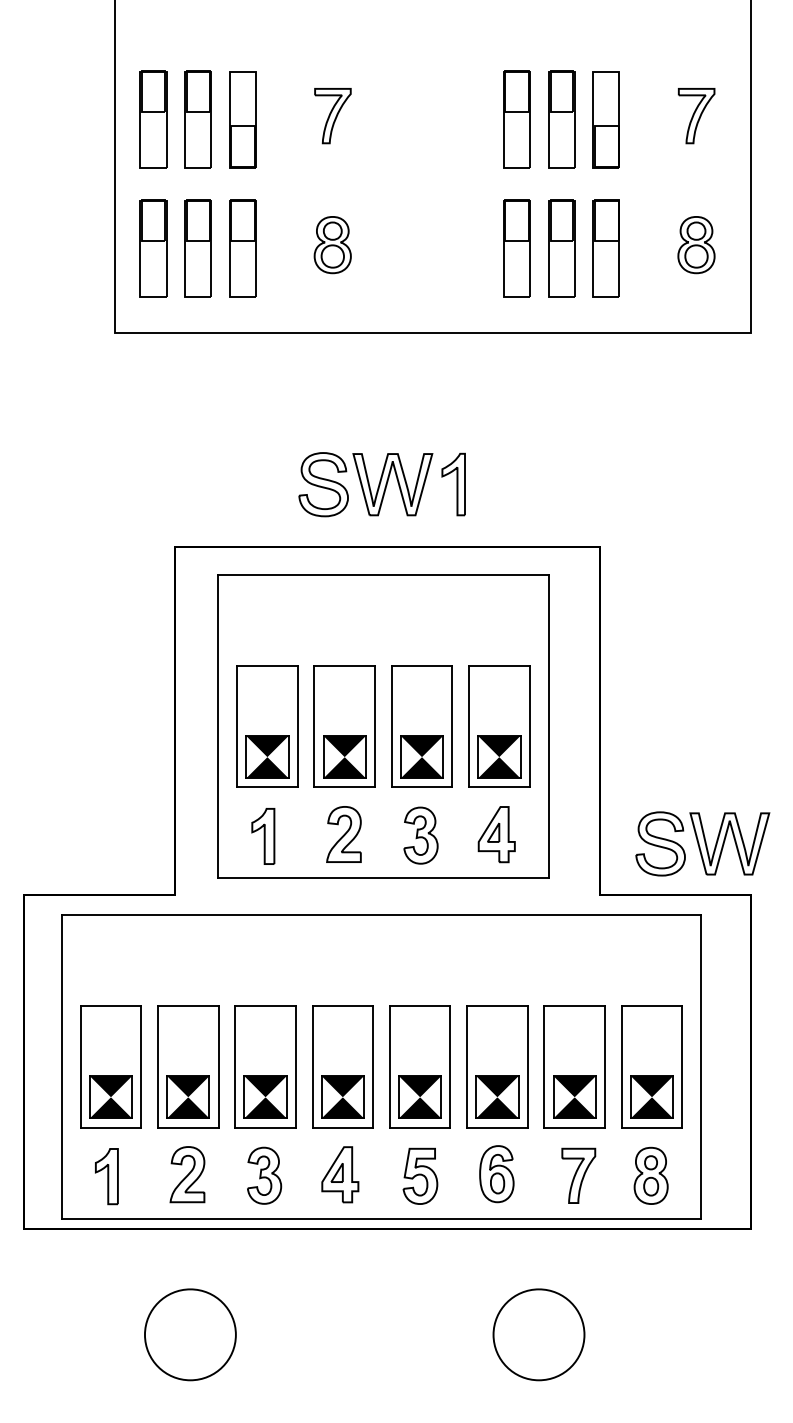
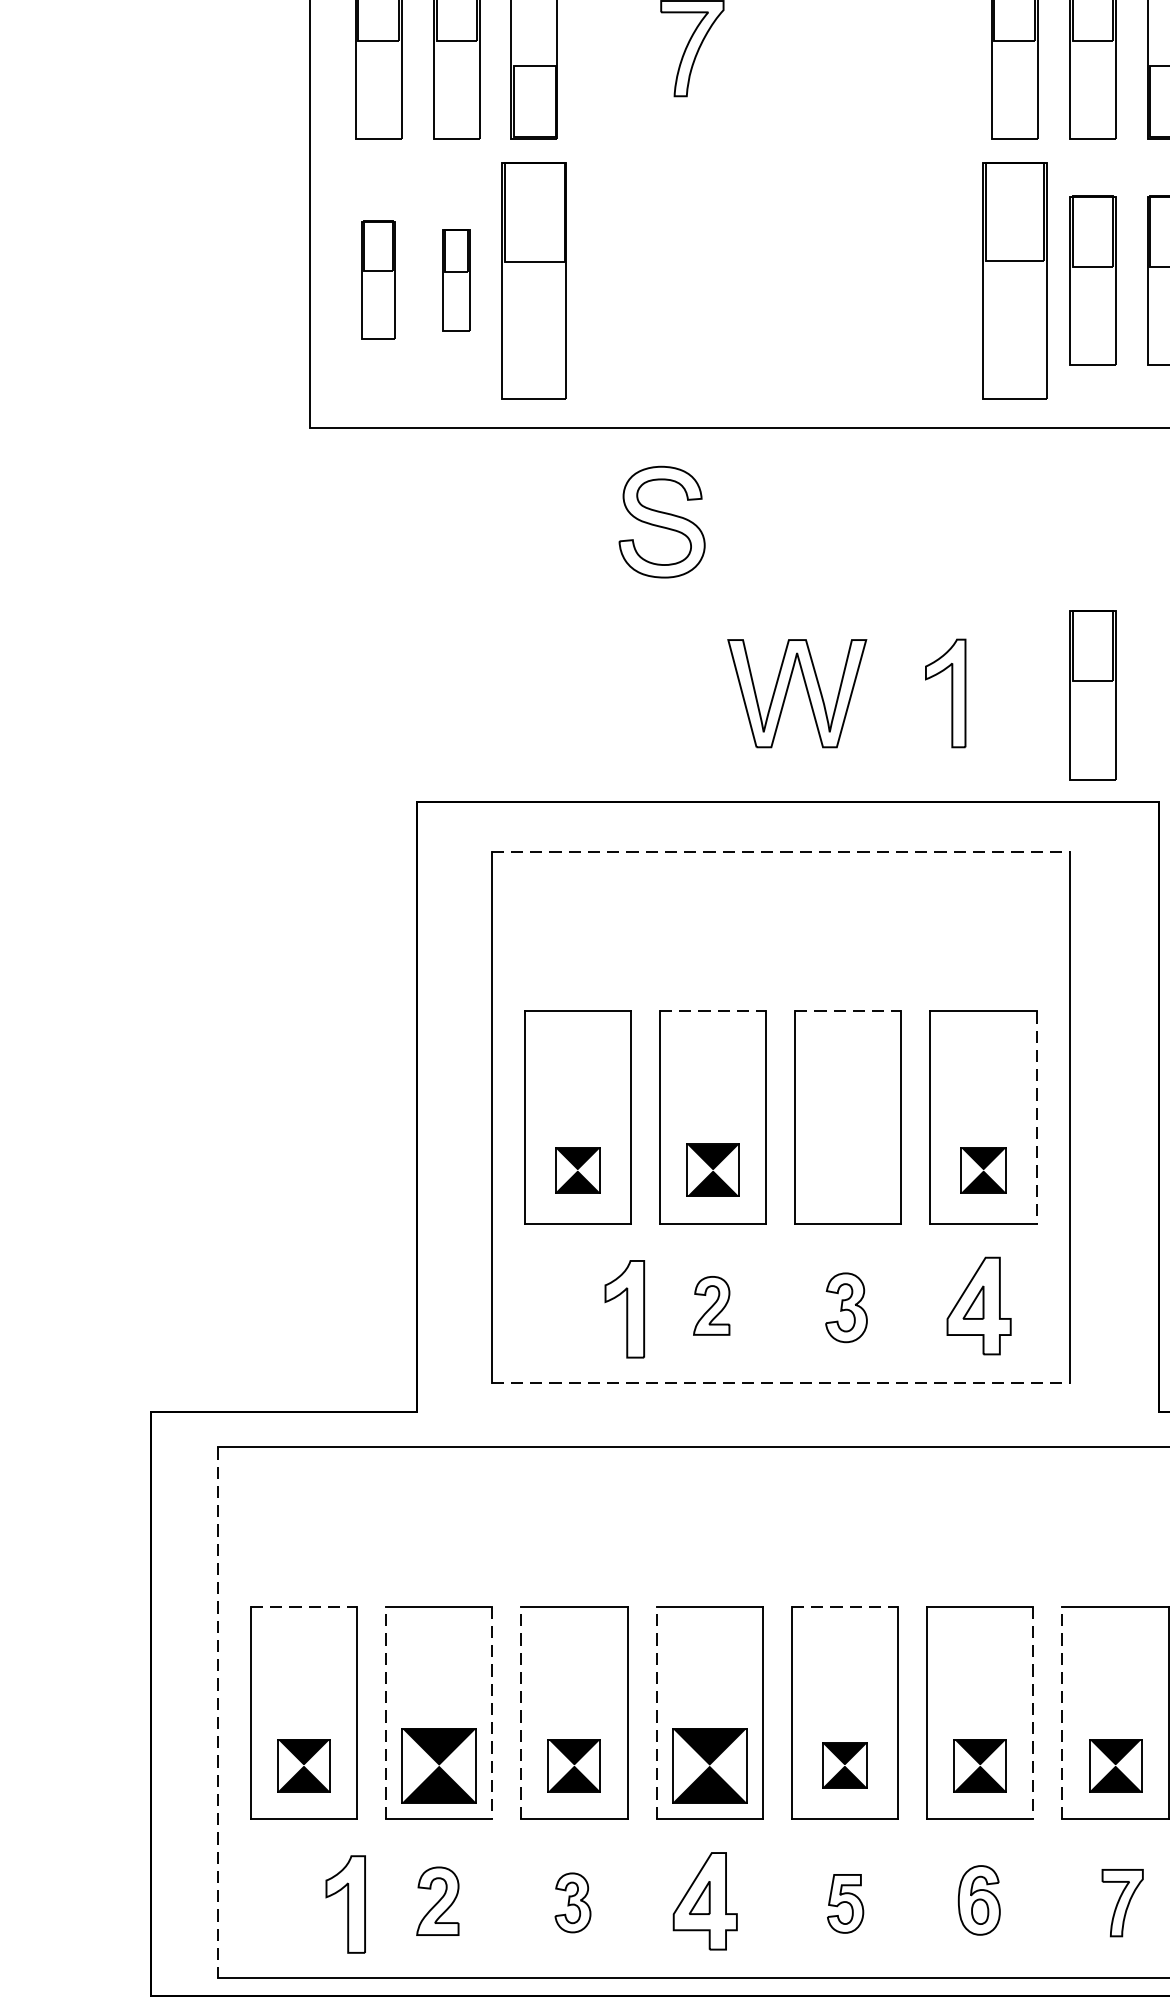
part: (332, 245) -> (691, 275), removed
part: (153, 248) -> (378, 280), size x0.7
part: (197, 248) -> (455, 280), size x0.6
part: (242, 248) -> (534, 280), size x1.4
part: (516, 248) -> (1013, 280), size x1.4
part: (323, 484) -> (661, 521), moved
part: (453, 484) -> (945, 693), moved
part: (561, 485) -> (1092, 695), added
line: (383, 575) -> (780, 852), solid -> dashed
line: (345, 666) -> (714, 1011), solid -> dashed
line: (422, 666) -> (849, 1011), solid -> dashed
line: (529, 726) -> (1036, 1116), solid -> dashed
part: (267, 756) -> (577, 1169), size x0.6
part: (344, 756) -> (712, 1169), size x0.7
part: (421, 756) -> (847, 1169), removed
part: (499, 756) -> (983, 1169), size x0.6
part: (343, 834) -> (710, 1305), size x0.6
part: (420, 835) -> (845, 1307), size x0.7
part: (263, 836) -> (625, 1309), moved
line: (383, 878) -> (780, 1382), solid -> dashed
line: (111, 1006) -> (304, 1606), solid -> dashed
line: (420, 1006) -> (845, 1606), solid -> dashed
line: (61, 1066) -> (217, 1711), solid -> dashed
line: (157, 1066) -> (385, 1711), solid -> dashed
line: (218, 1066) -> (492, 1711), solid -> dashed
line: (235, 1066) -> (521, 1711), solid -> dashed
line: (312, 1066) -> (656, 1711), solid -> dashed
line: (527, 1066) -> (1032, 1711), solid -> dashed
line: (544, 1066) -> (1062, 1711), solid -> dashed
part: (110, 1096) -> (303, 1764), size x0.7
part: (265, 1096) -> (574, 1764), size x0.7
part: (419, 1096) -> (843, 1764), size x0.6
part: (497, 1096) -> (980, 1764), size x0.7
part: (574, 1096) -> (1115, 1764), size x0.7
part: (187, 1174) -> (437, 1900), size x0.7
part: (496, 1174) -> (978, 1900), size x0.7
part: (264, 1175) -> (572, 1902), size x0.6
part: (420, 1175) -> (845, 1902), size x0.6
part: (578, 1175) -> (1122, 1902), size x0.7
part: (106, 1176) -> (345, 1904), moved

